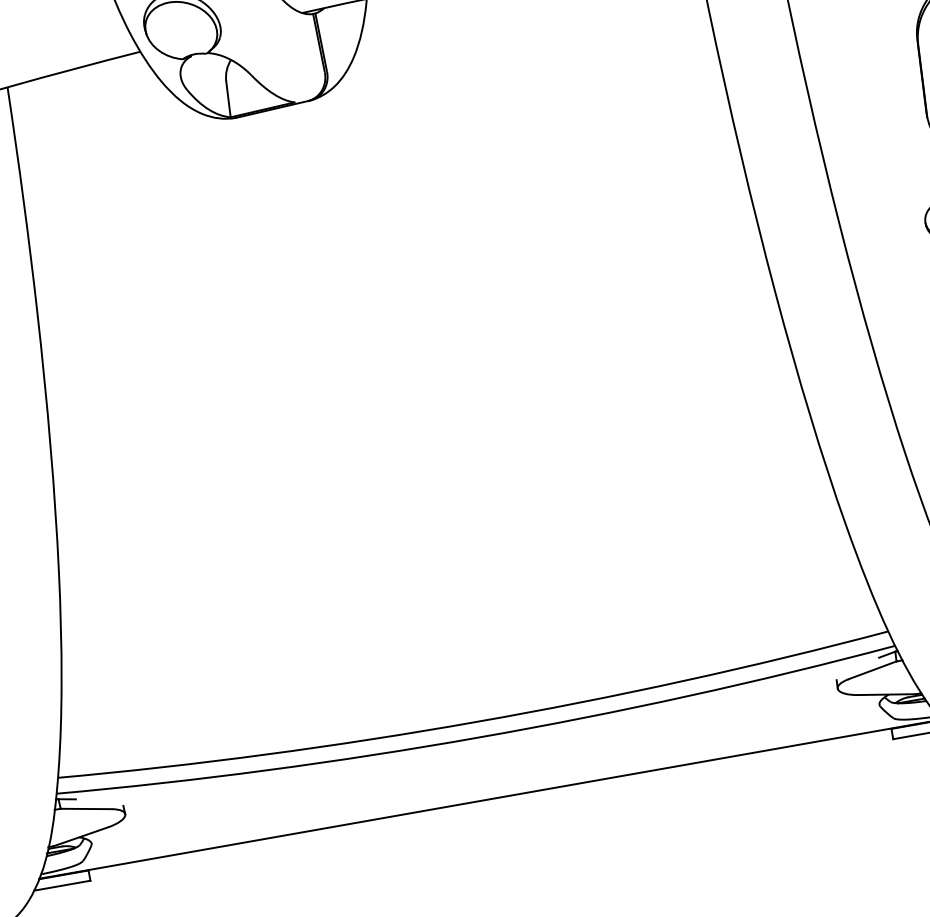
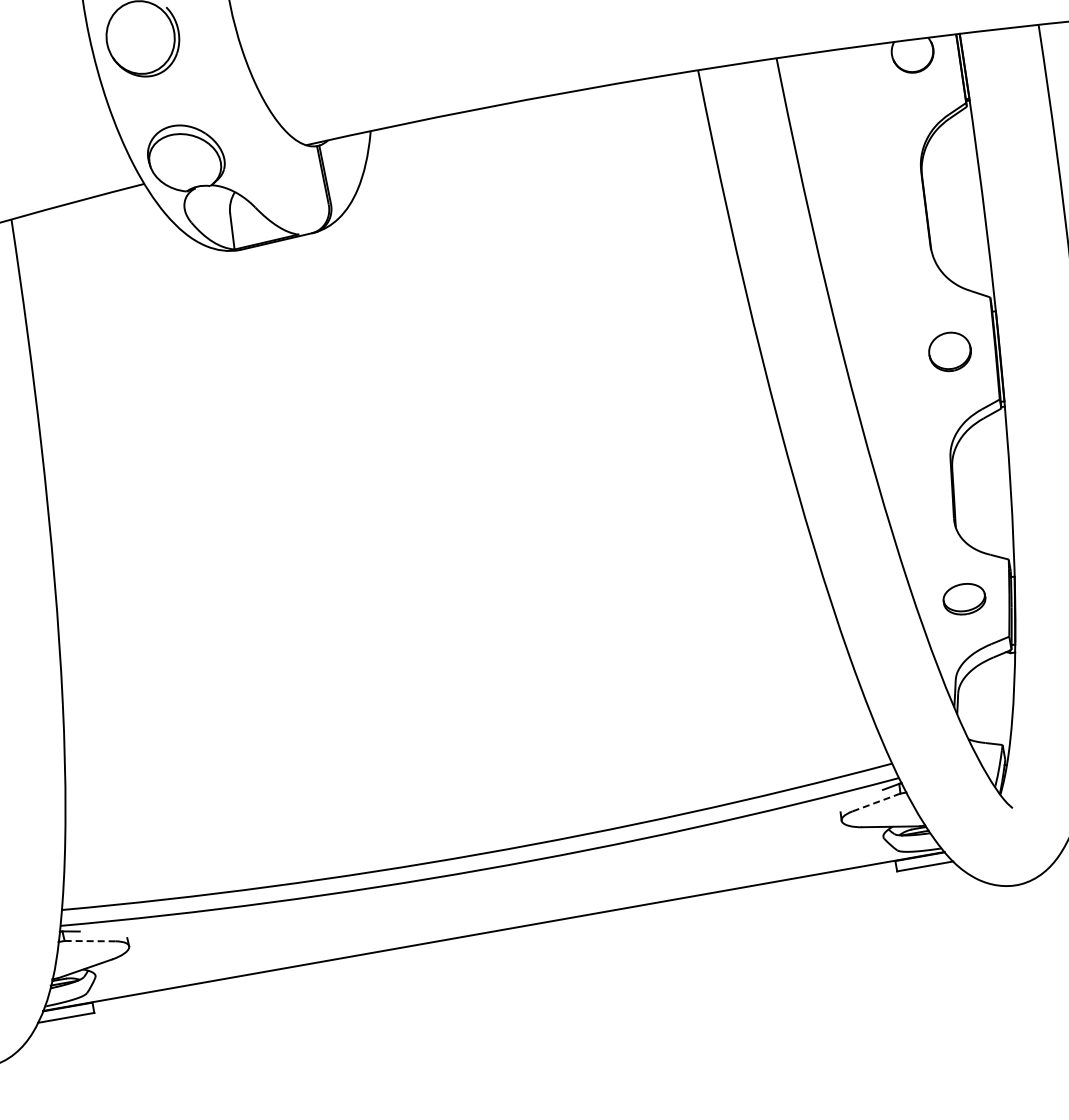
line: (872, 670) -> (876, 802), solid -> dashed
line: (86, 809) -> (90, 941), solid -> dashed

